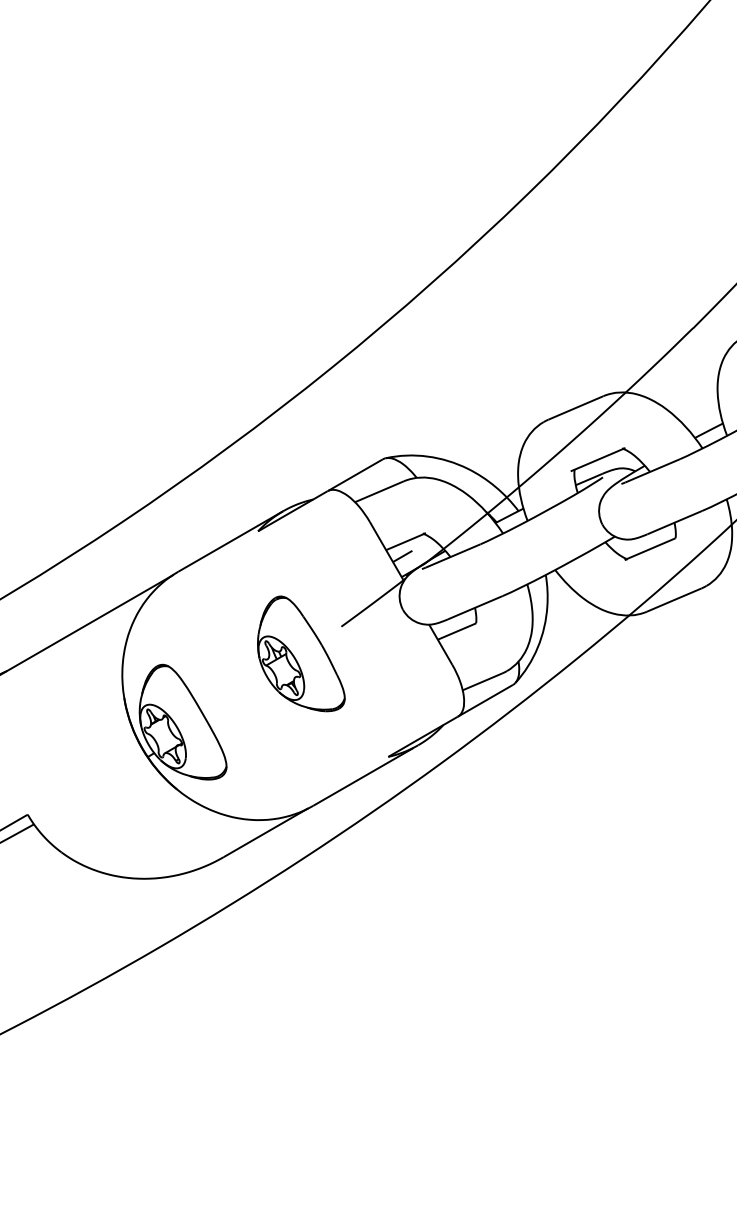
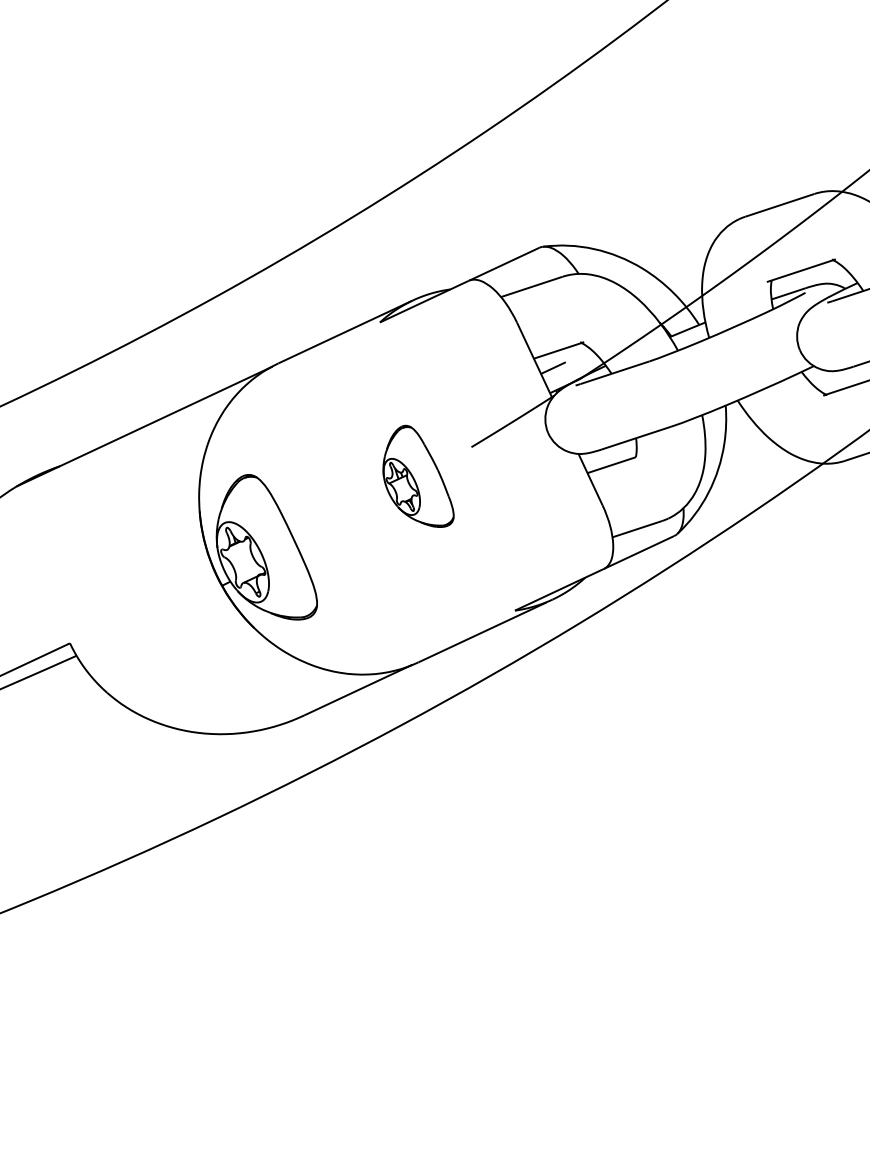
part: (301, 653) -> (420, 475), size x0.7

